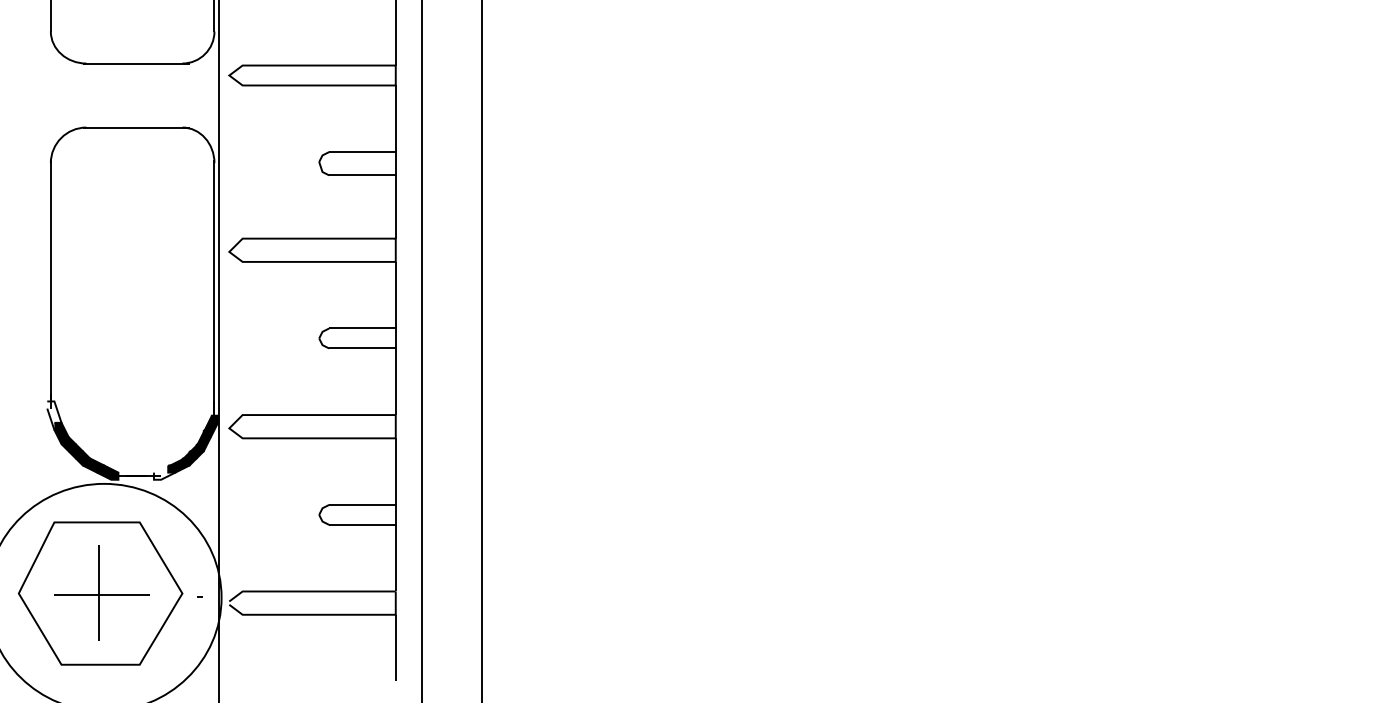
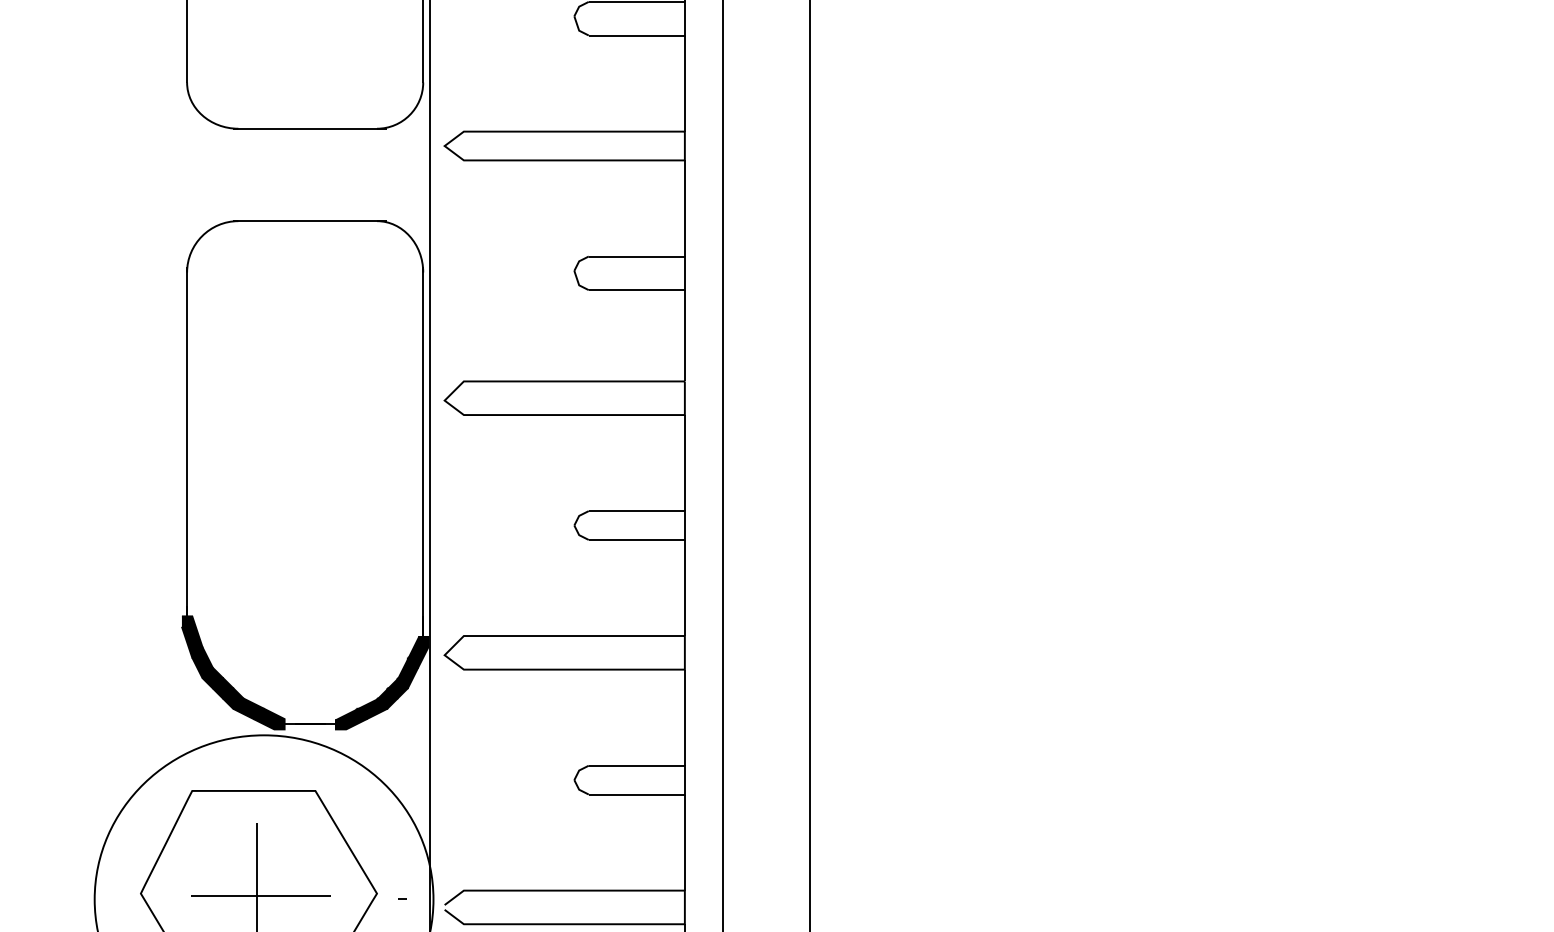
fill: (54, 415) -> (192, 636), added
fill: (164, 472) -> (351, 718), added

